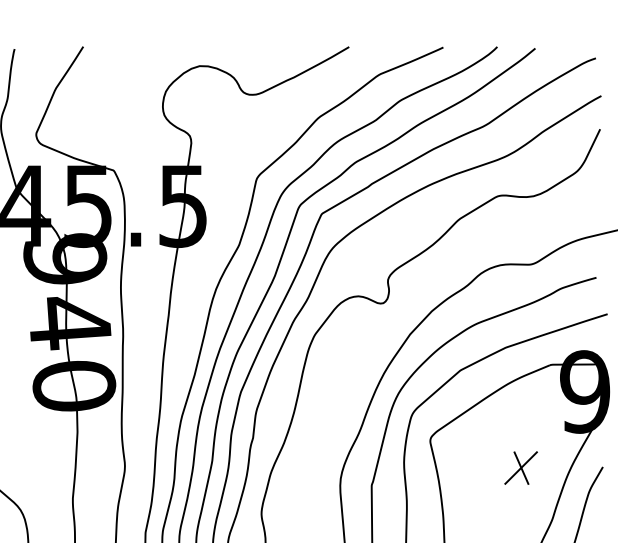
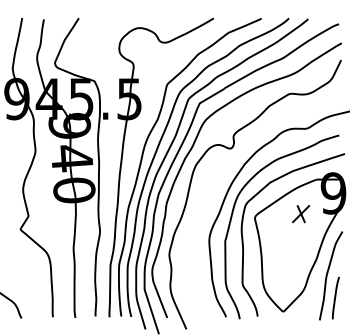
part: (521, 468) -> (301, 214), moved

